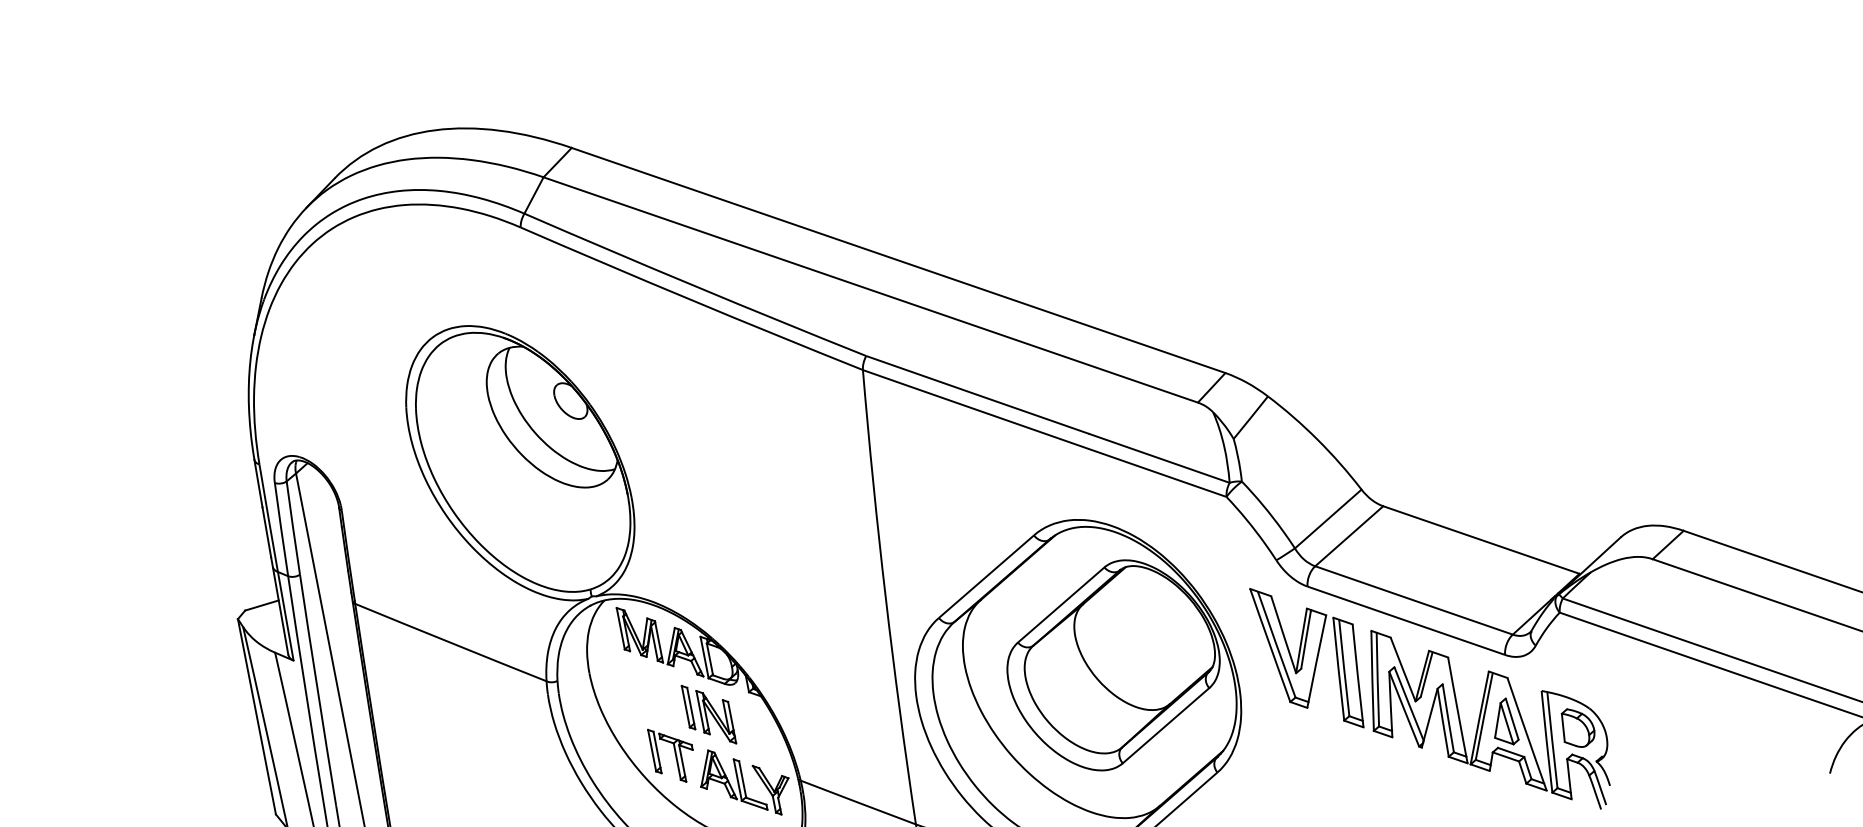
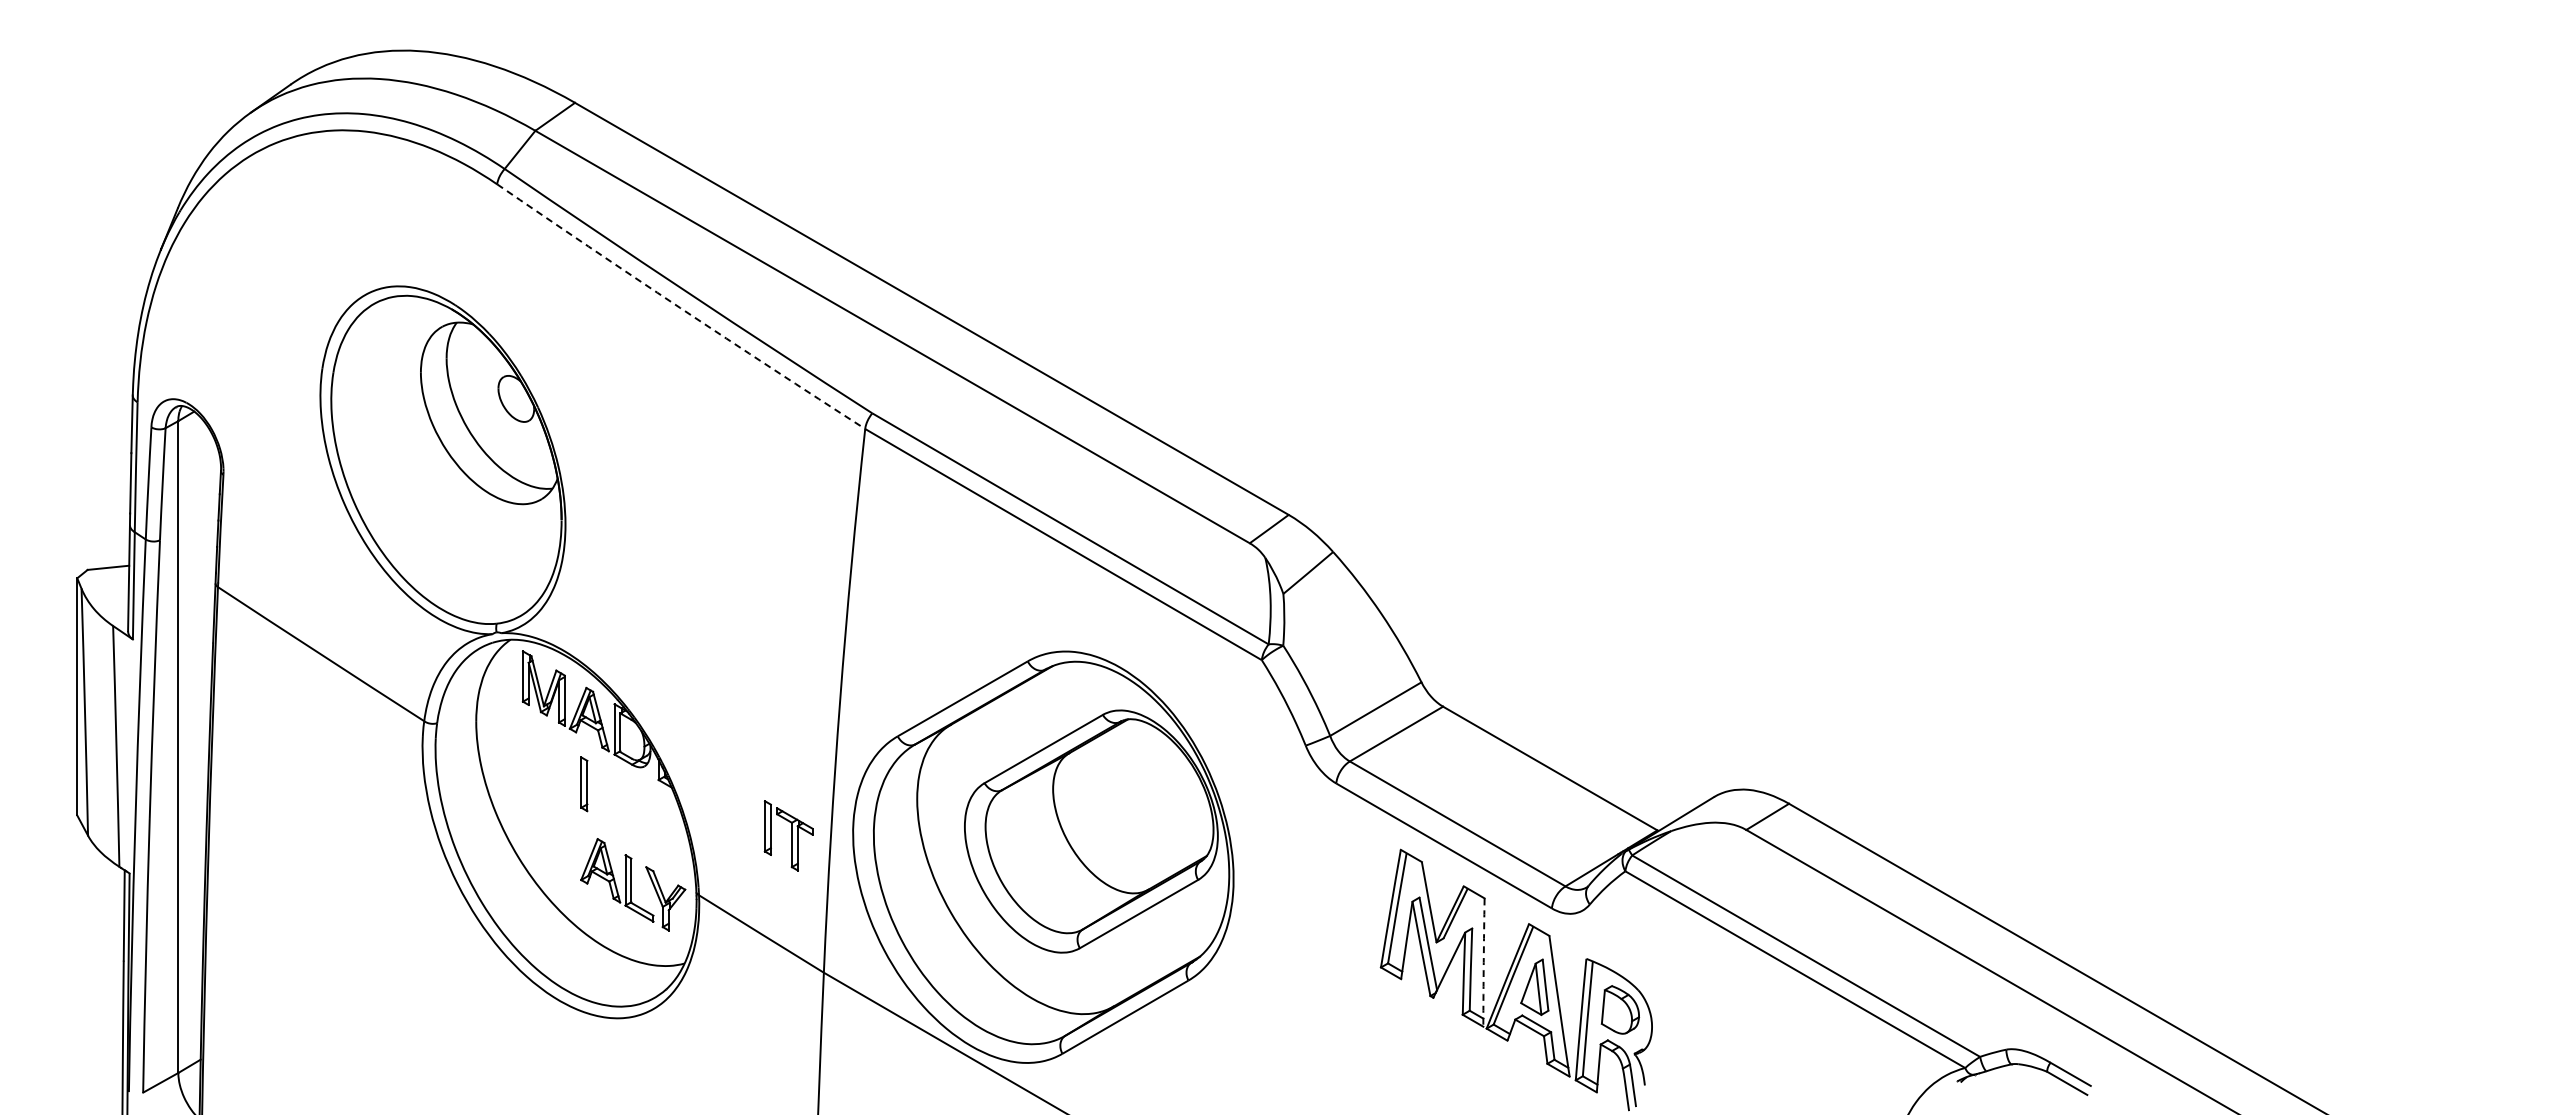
arc: (691, 300) -> (680, 308), solid -> dashed
part: (1311, 656) -> (1324, 866), removed
arc: (1457, 710) -> (1483, 962), solid -> dashed
part: (716, 716) -> (614, 801), removed
part: (672, 754) -> (788, 835), moved

